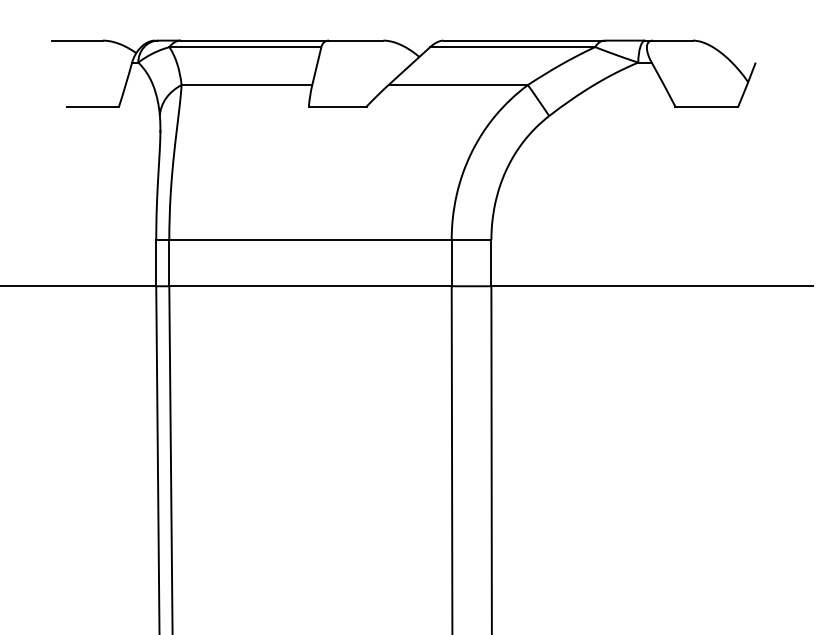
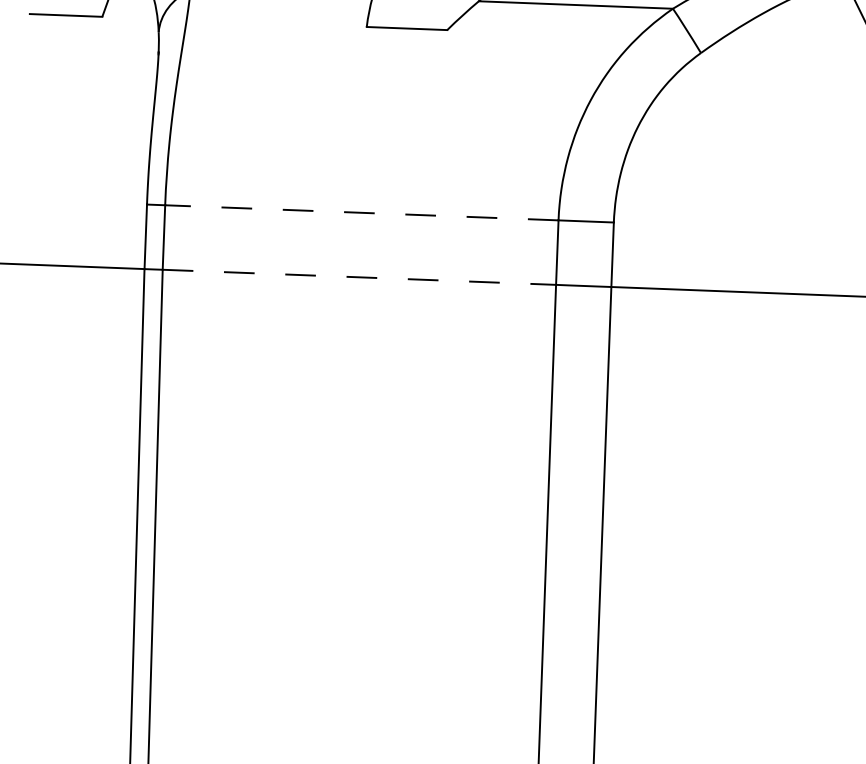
line: (310, 239) -> (361, 212), solid -> dashed
line: (311, 286) -> (360, 277), solid -> dashed

